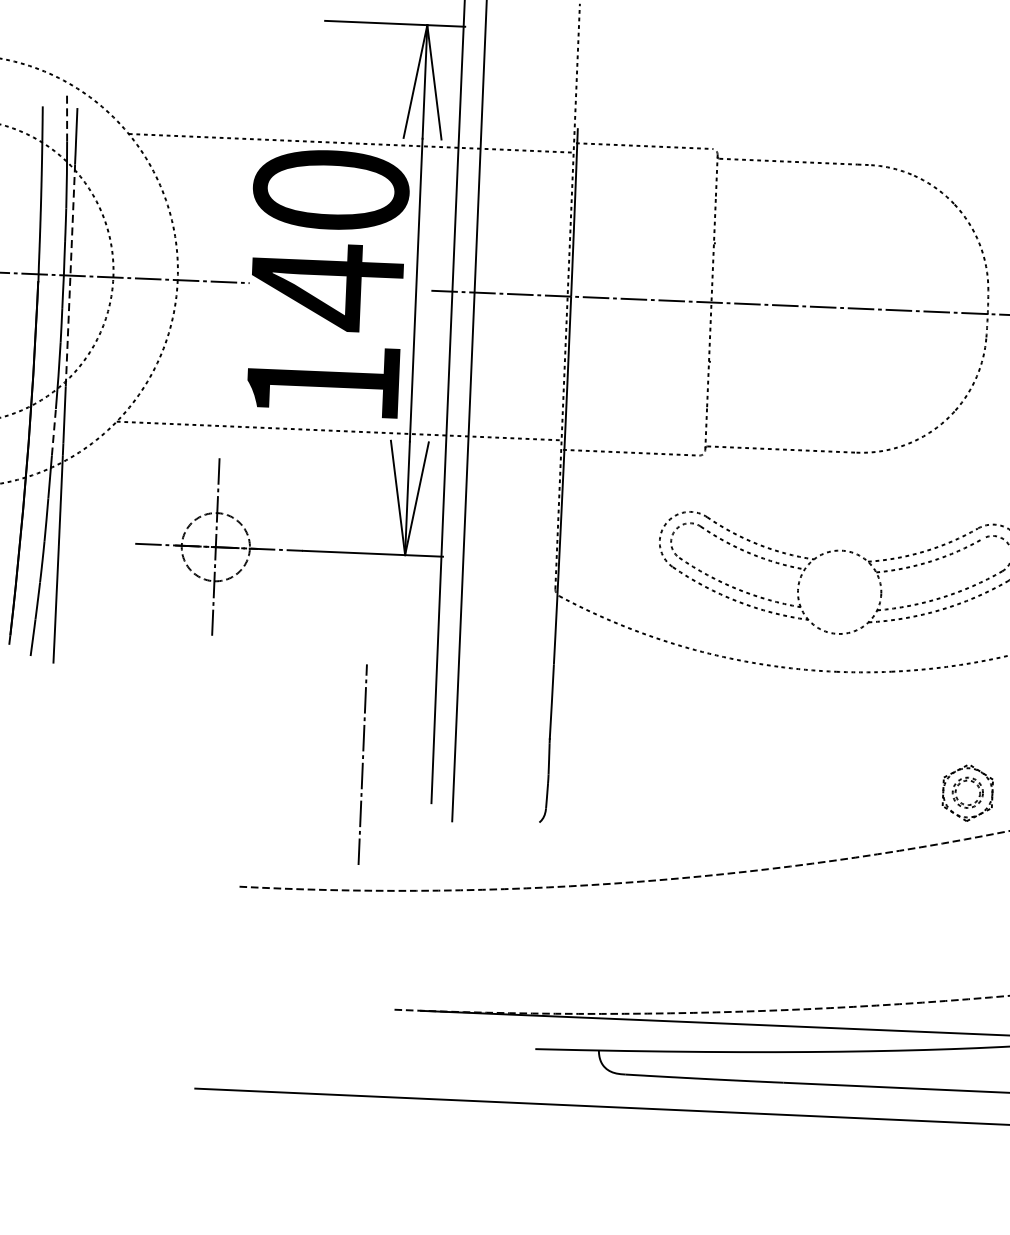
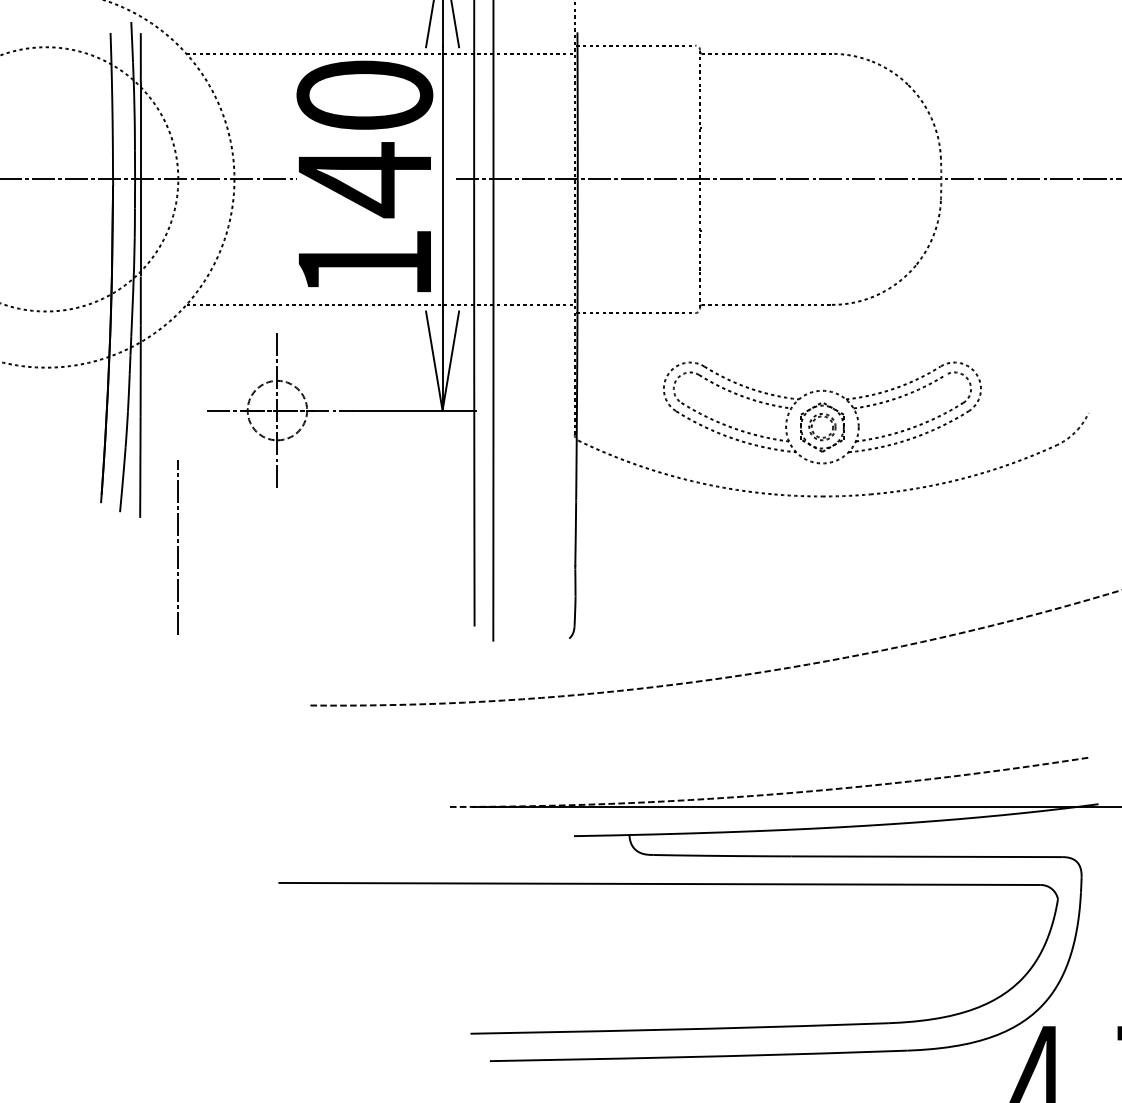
line: (67, 118) -> (132, 42), dashed -> solid
line: (70, 275) -> (140, 179), dashed -> solid
line: (54, 432) -> (132, 316), dashed -> solid
line: (361, 764) -> (177, 547), moved
part: (968, 803) -> (823, 436), moved

